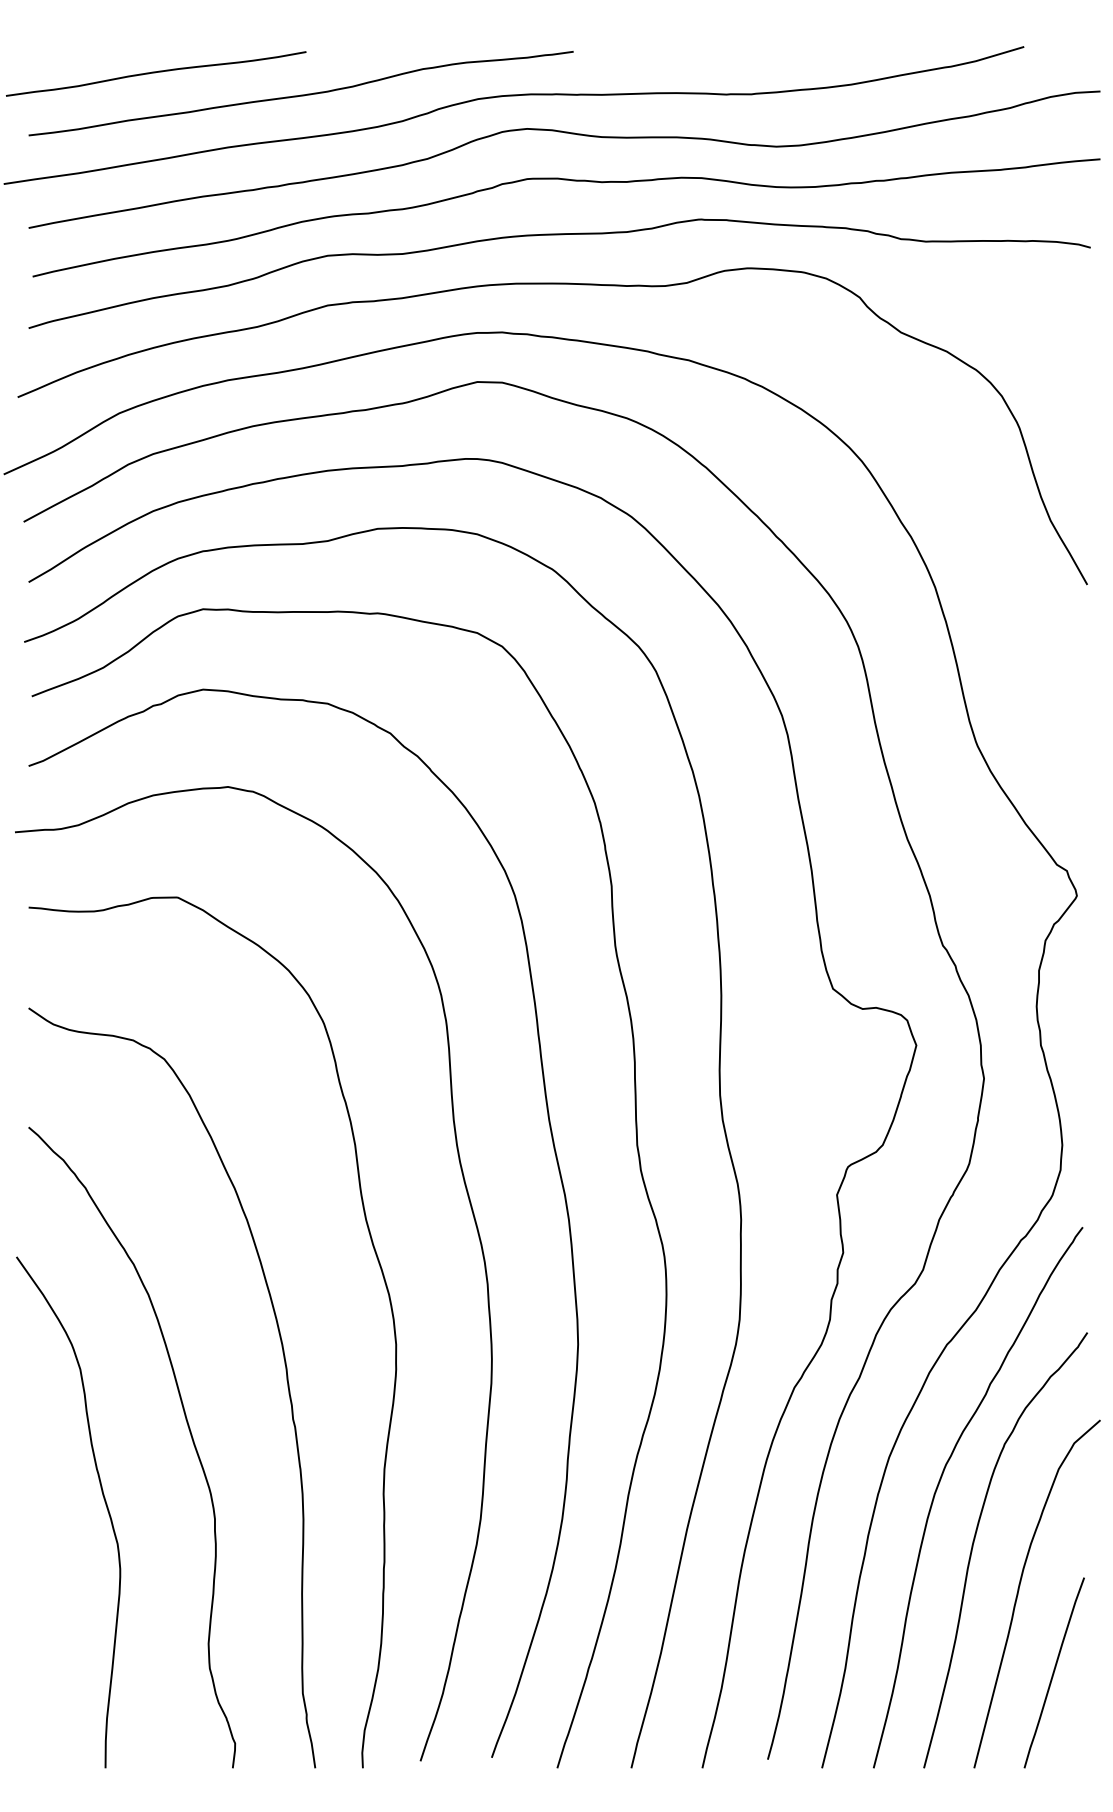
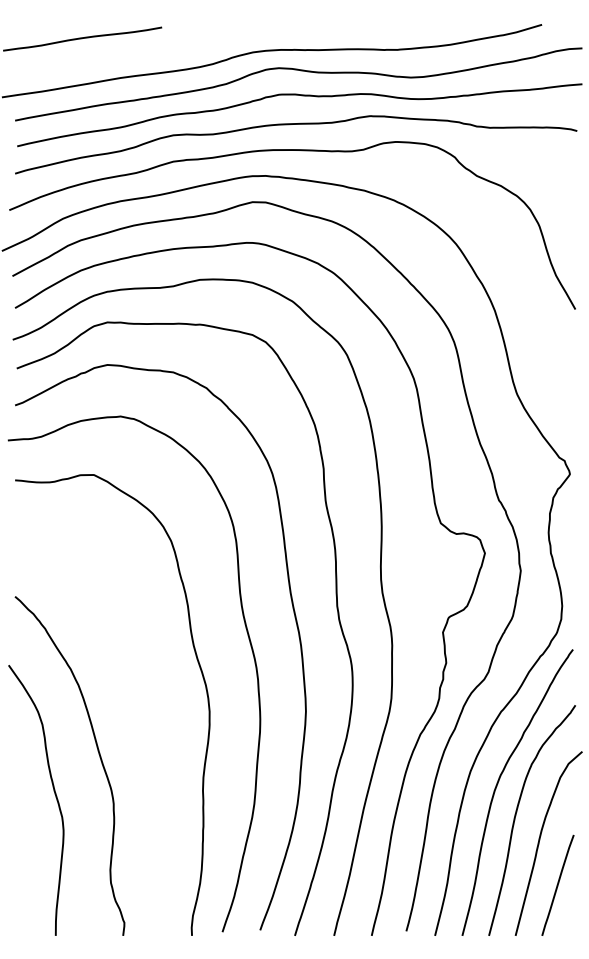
curve: (301, 93) -> (159, 49), removed
curve: (284, 1372) -> (150, 726), removed

